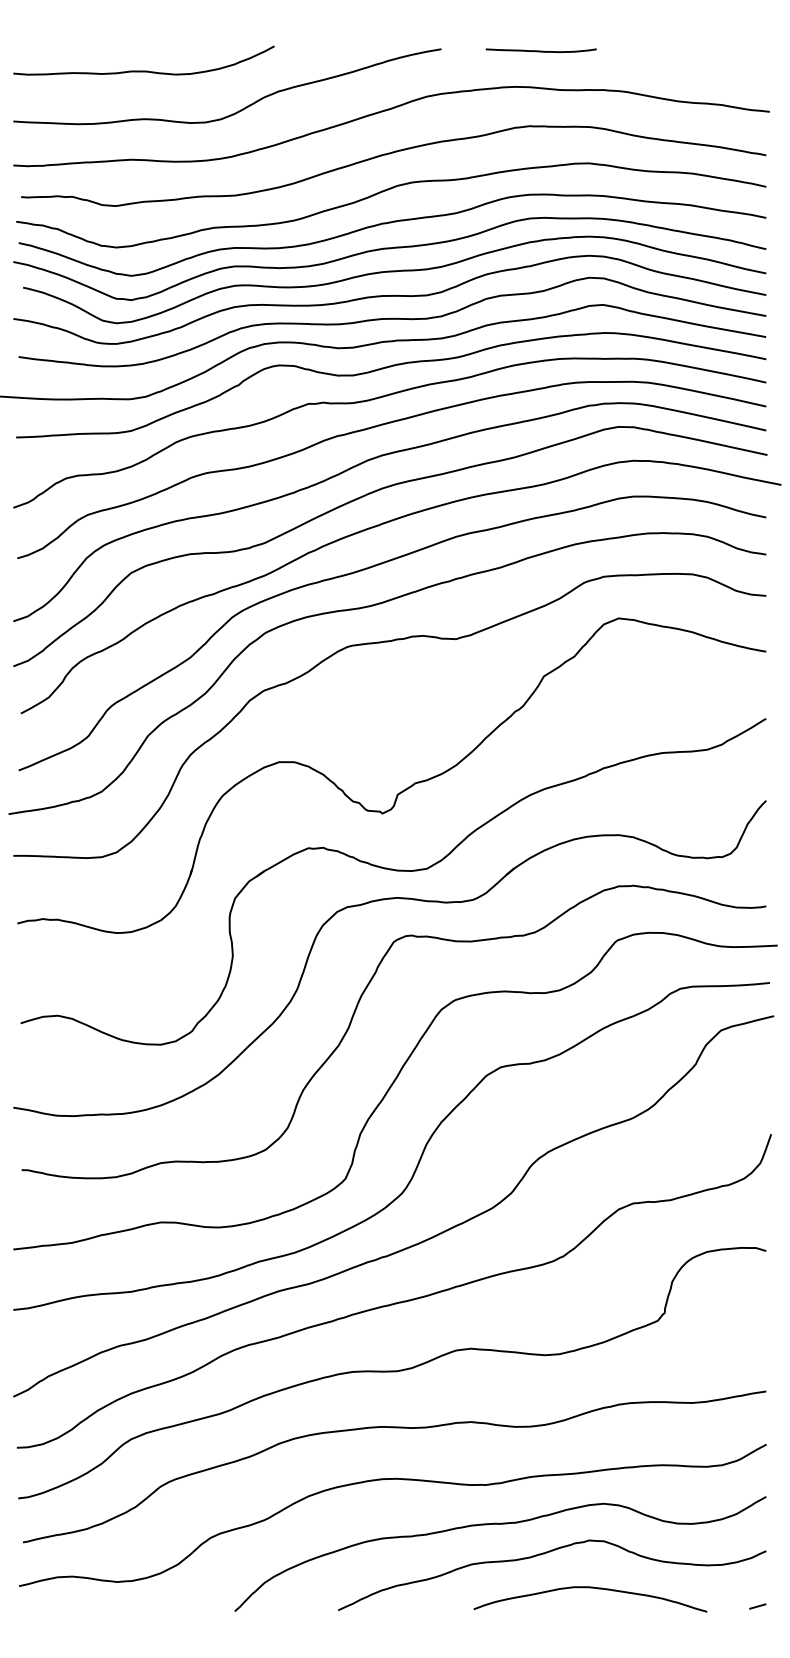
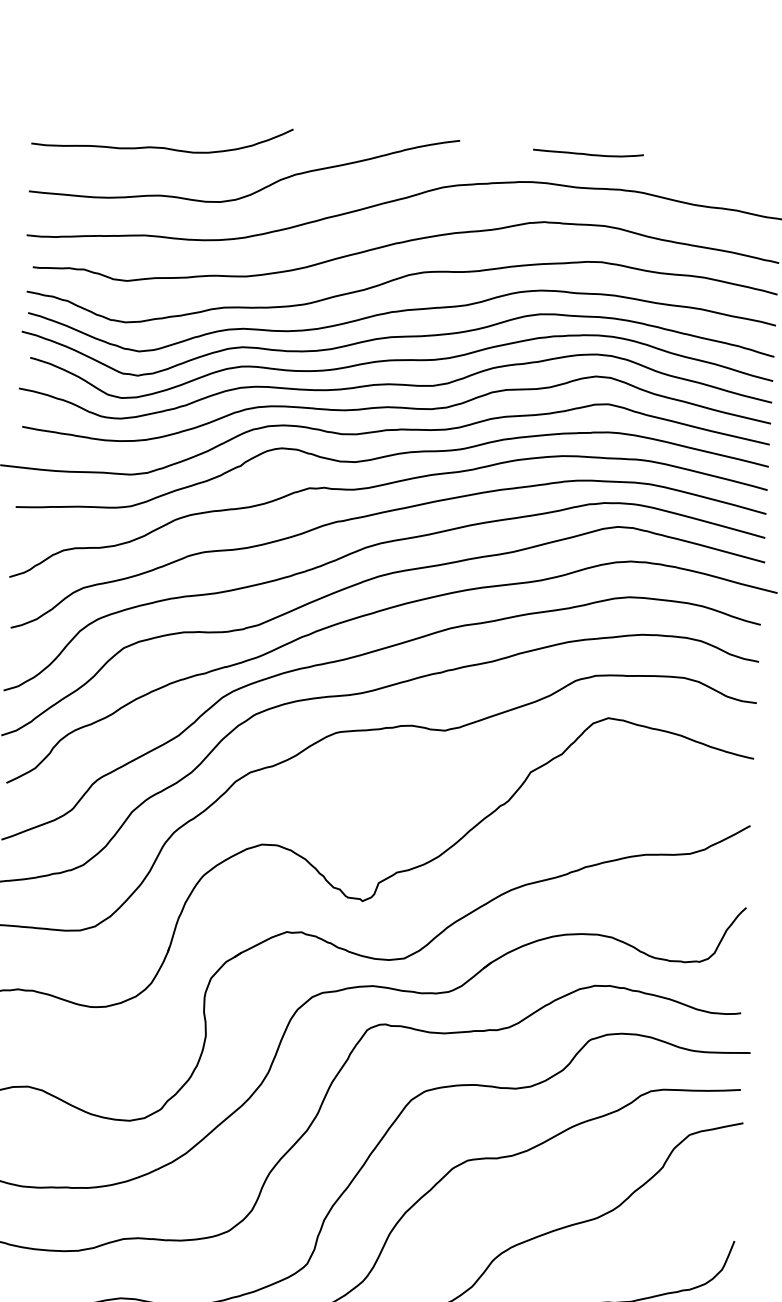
curve: (540, 50) -> (587, 153), moved

